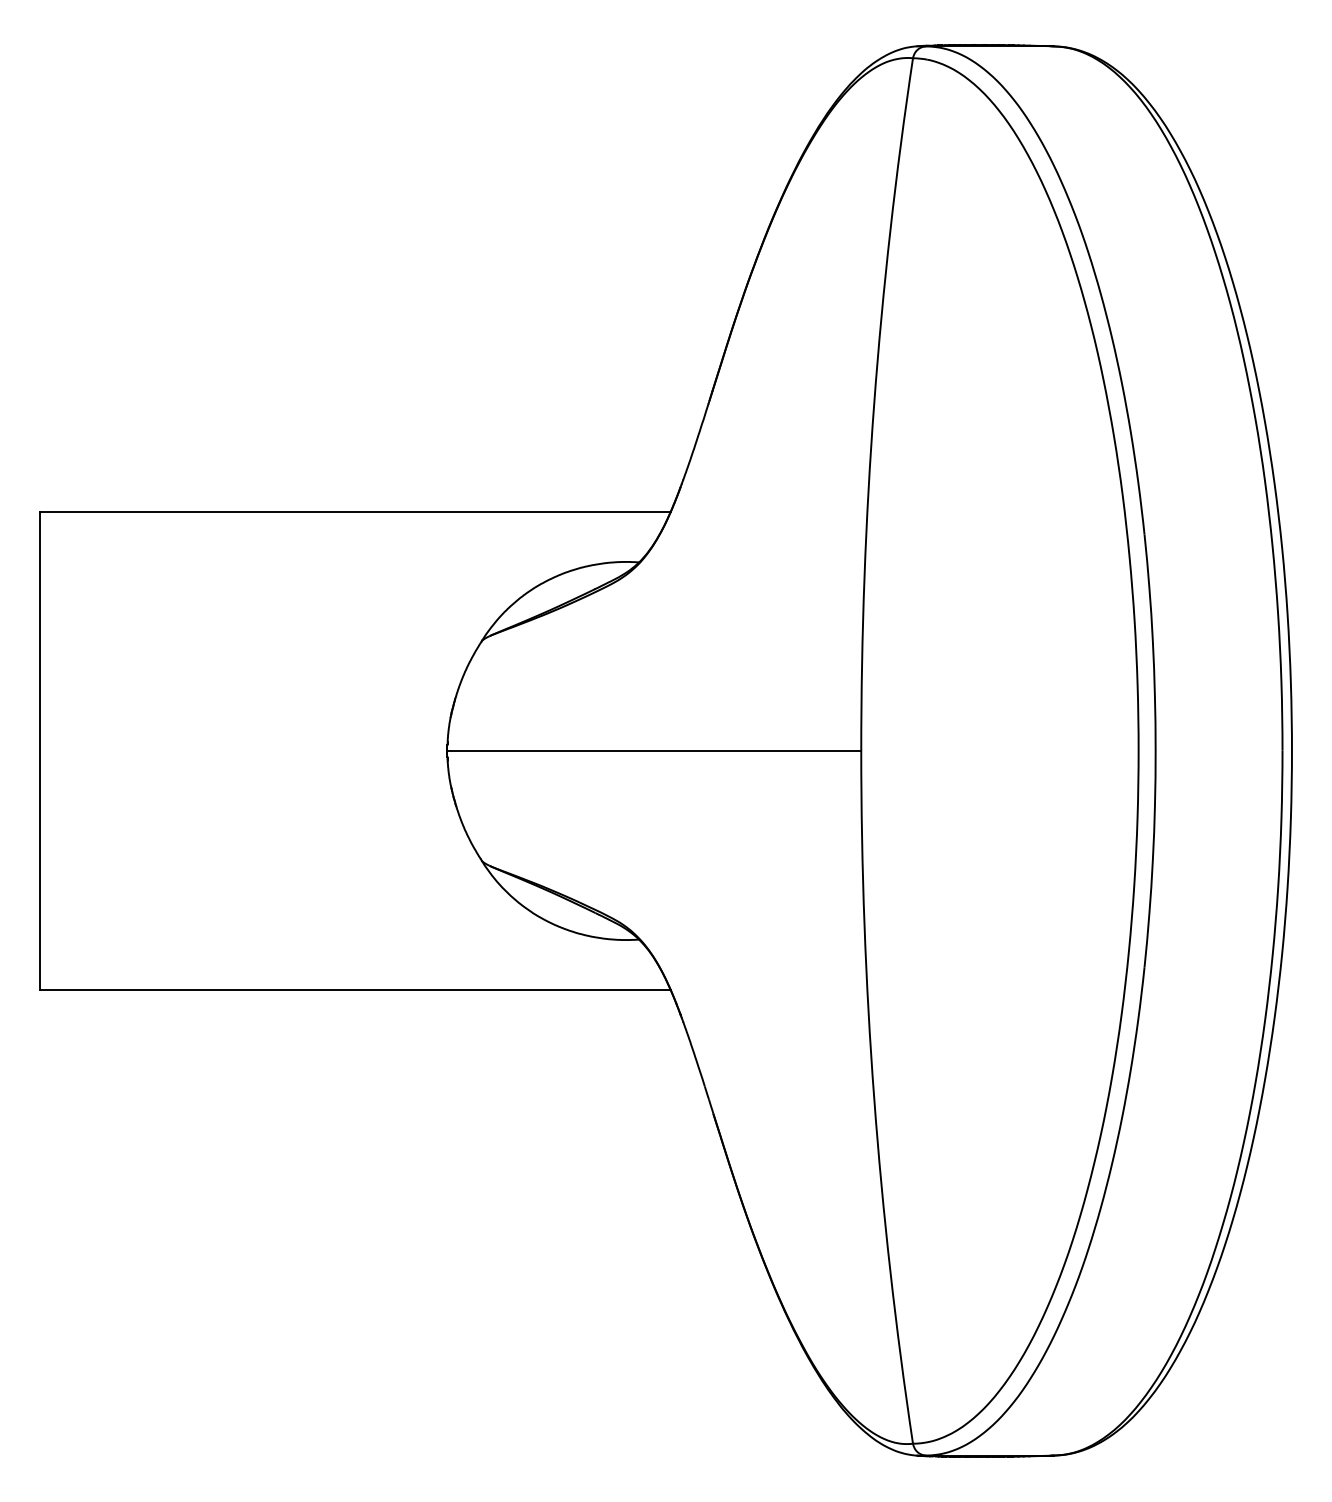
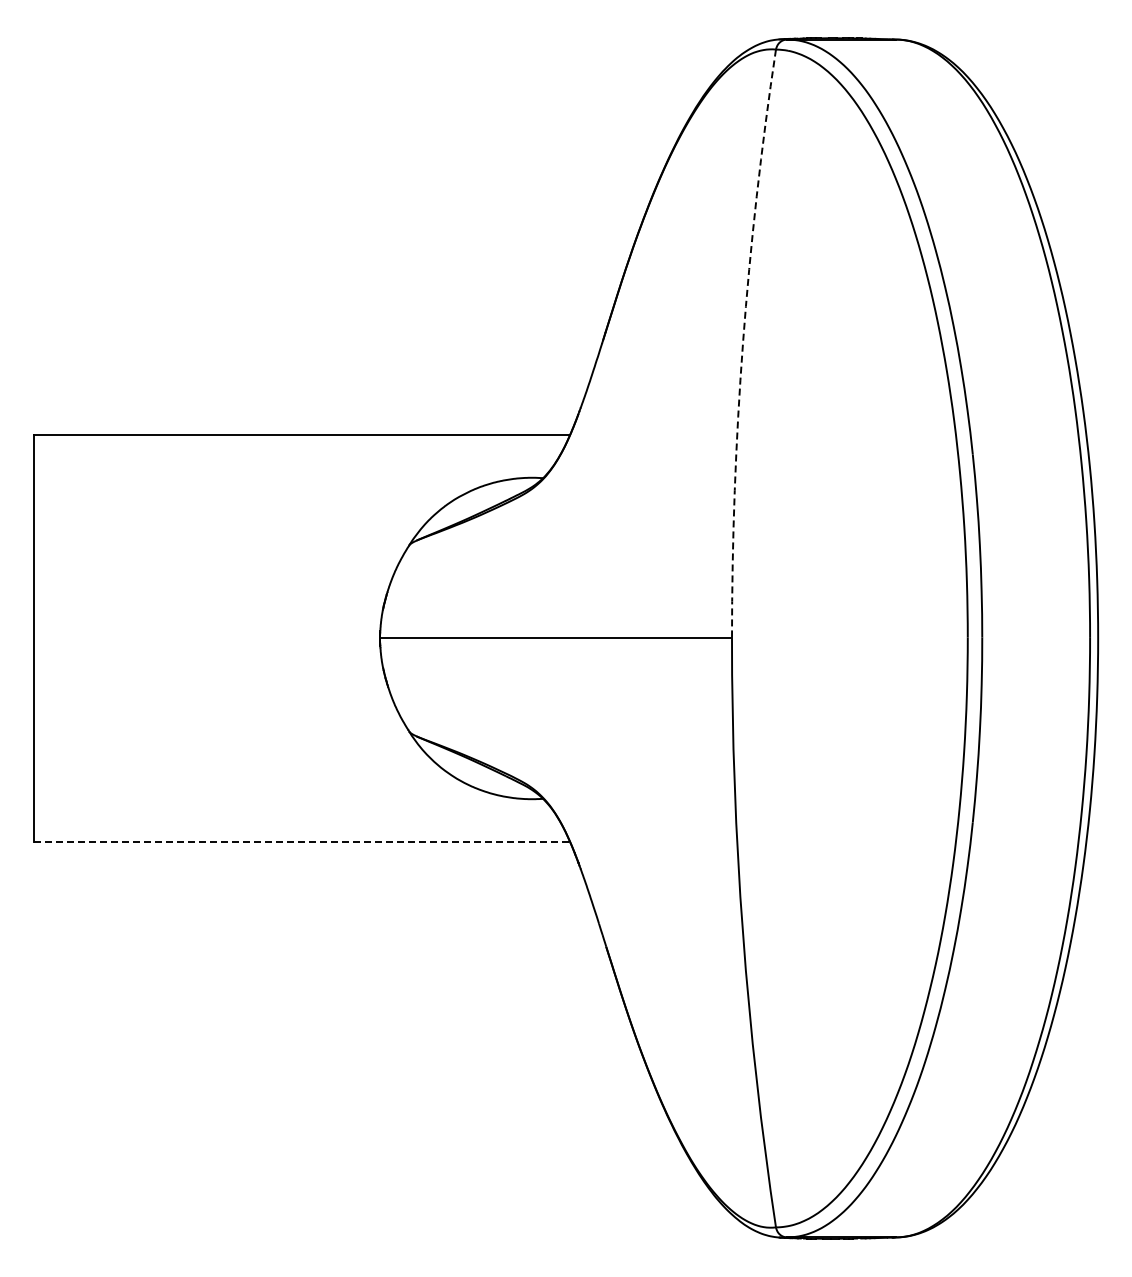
arc: (874, 403) -> (743, 343), solid -> dashed
line: (356, 989) -> (302, 841), solid -> dashed

